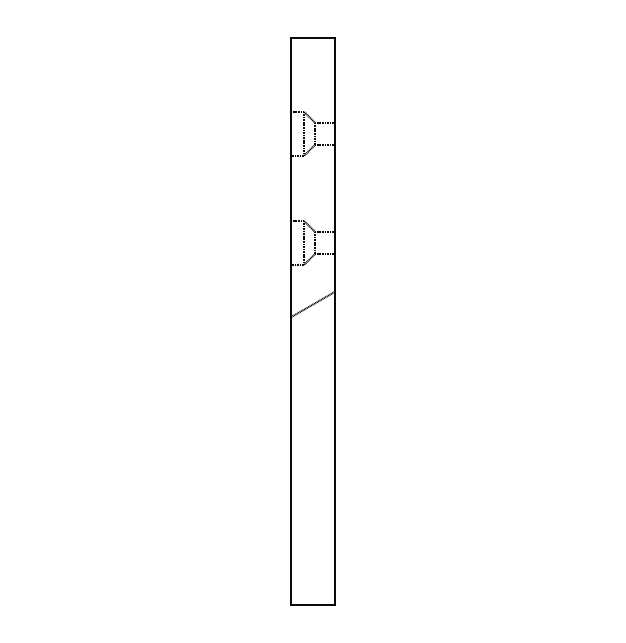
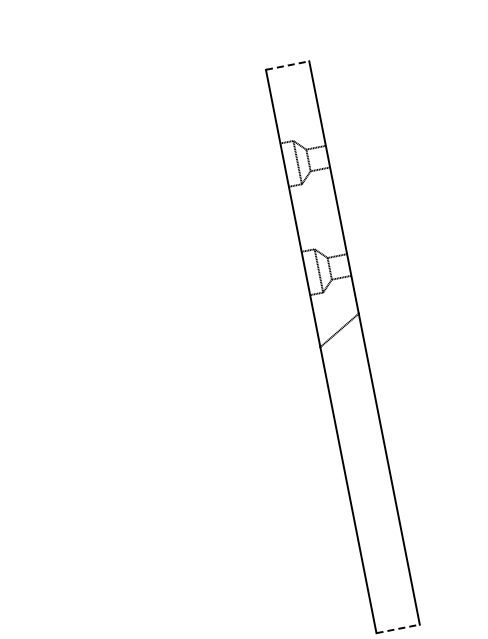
line: (313, 37) -> (288, 65), solid -> dashed
line: (313, 605) -> (398, 629), solid -> dashed

